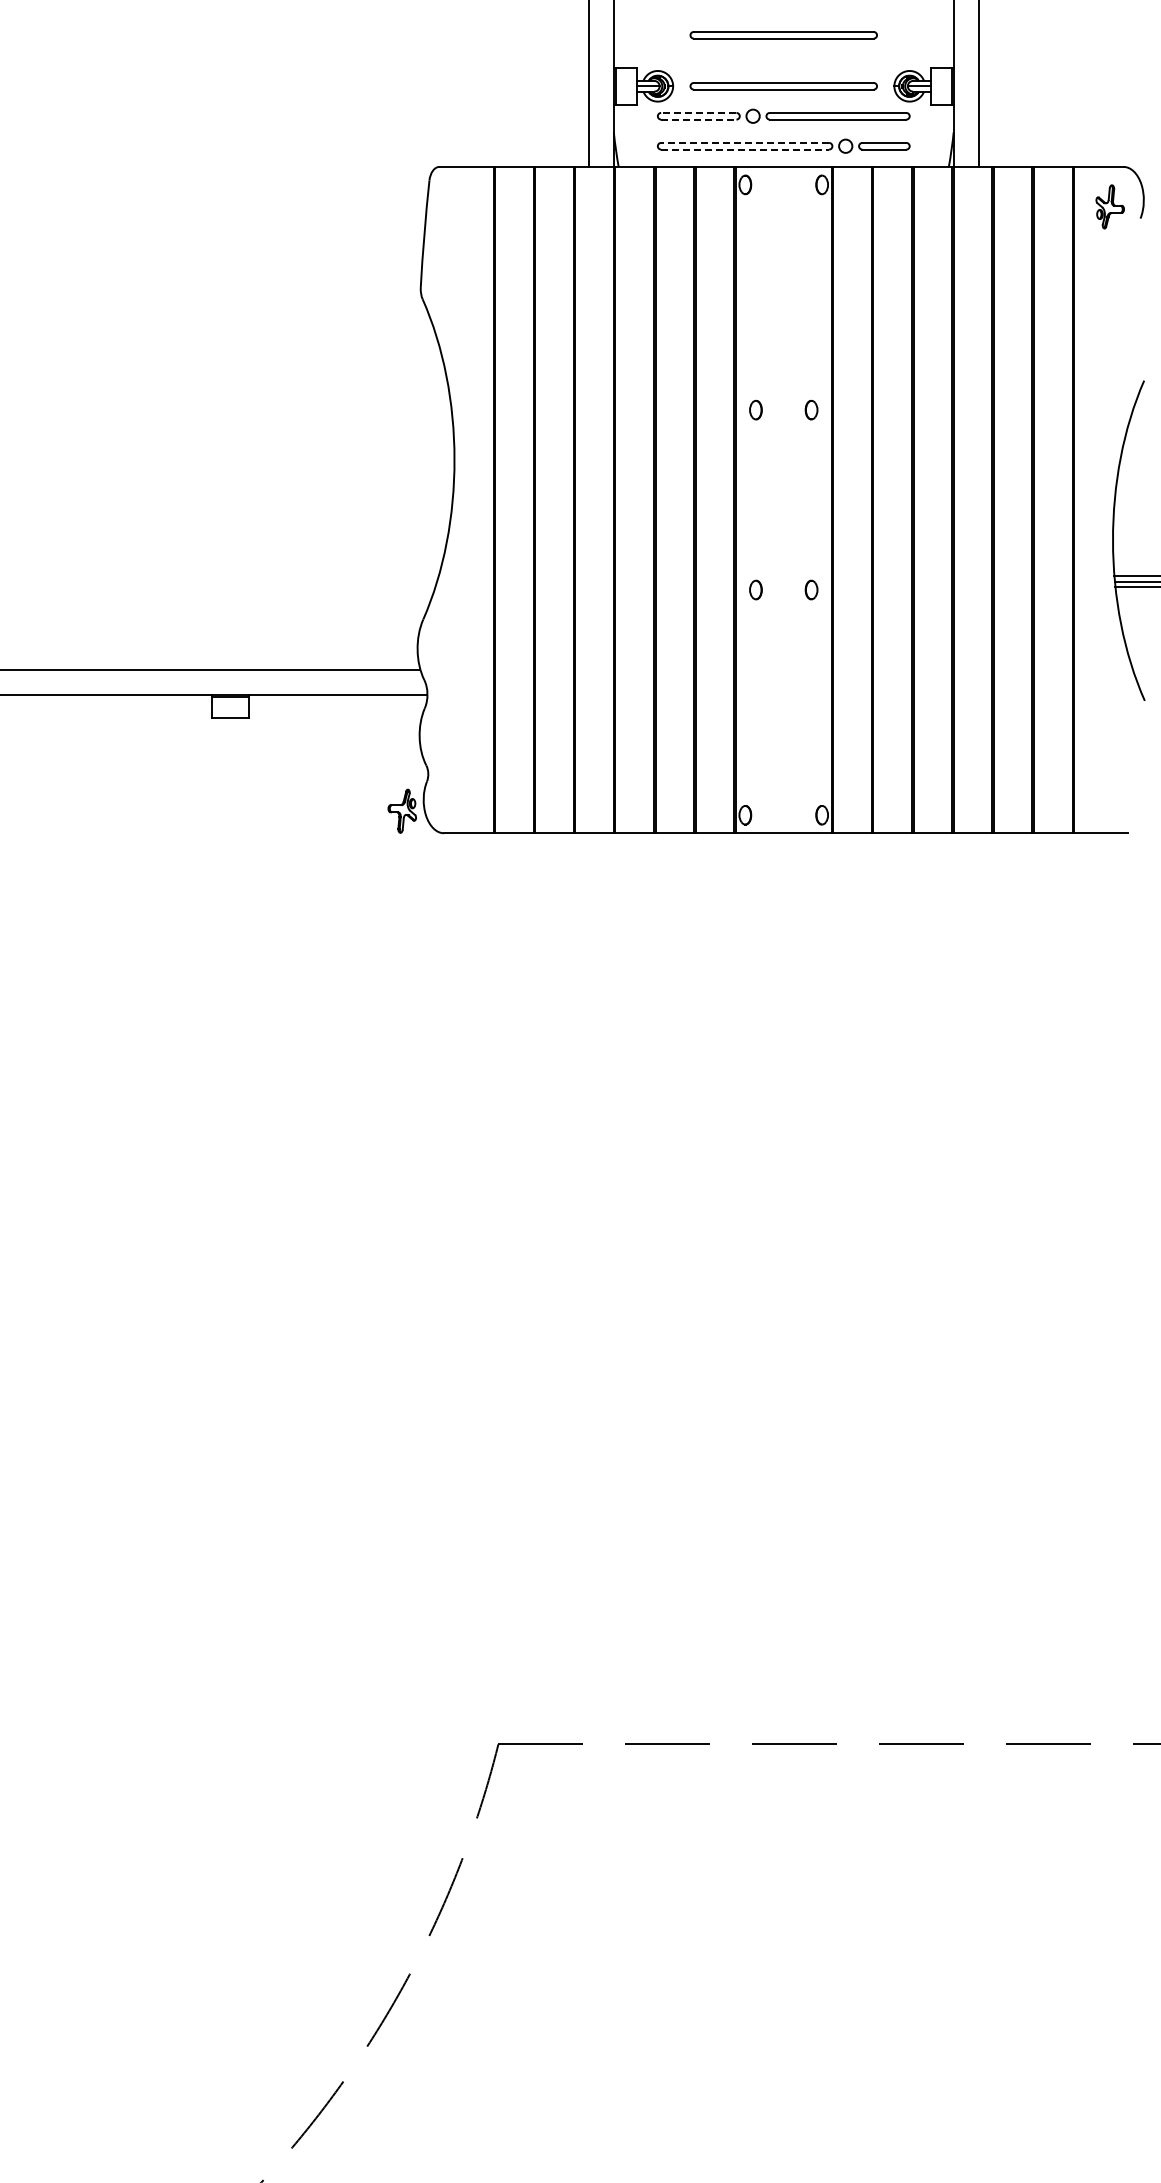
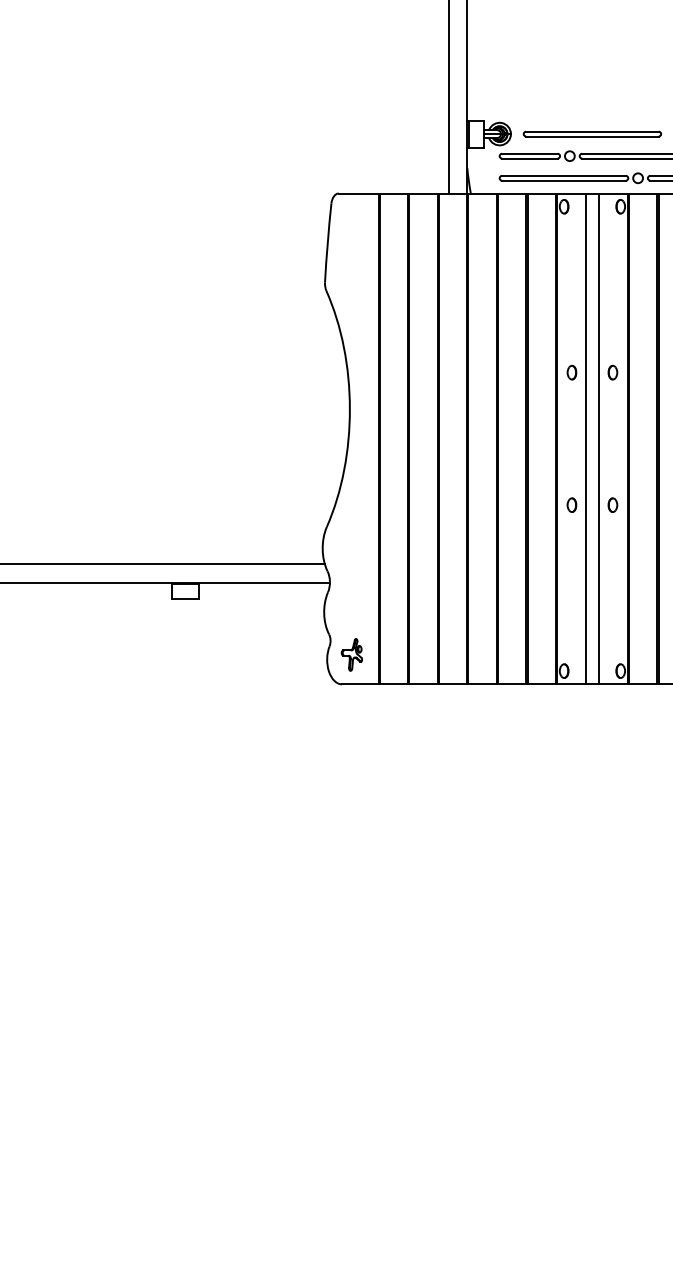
part: (783, 35) -> (592, 96), removed
line: (698, 112) -> (529, 153), dashed -> solid
line: (698, 119) -> (529, 158), dashed -> solid
line: (745, 142) -> (564, 175), dashed -> solid
line: (745, 149) -> (564, 180), dashed -> solid
line: (774, 499) -> (585, 438), added
line: (793, 499) -> (599, 438), added
part: (401, 810) -> (351, 654), moved

